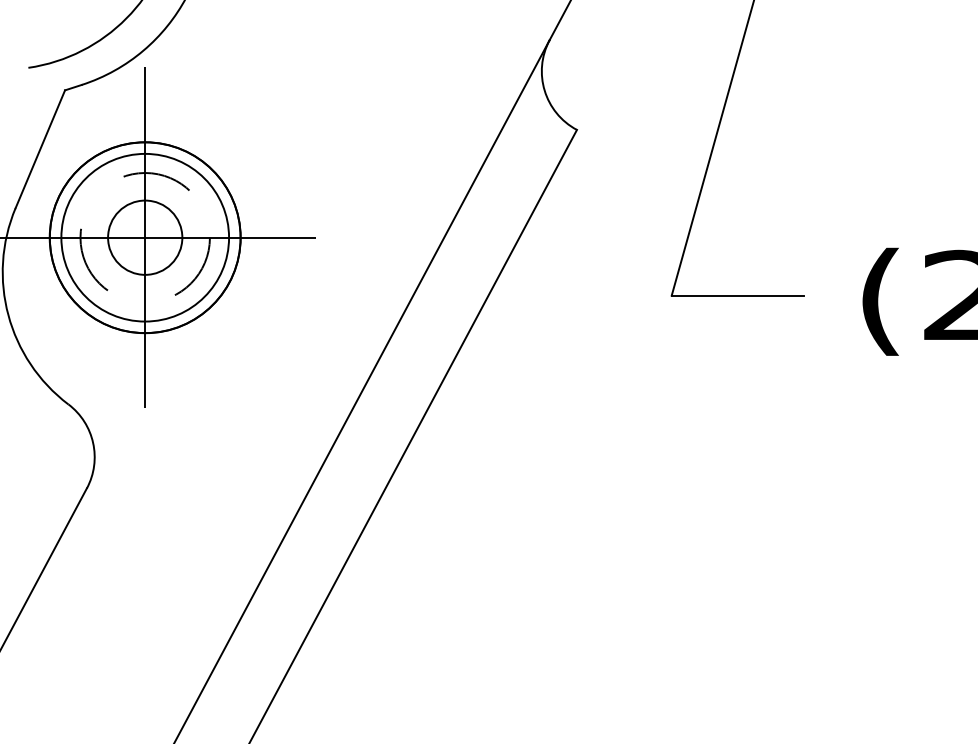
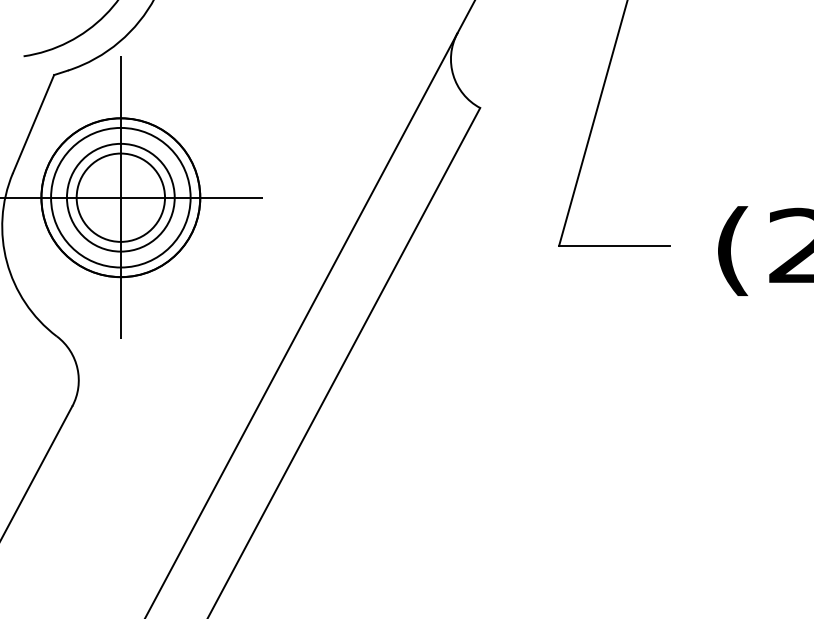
circle: (144, 237) -> (120, 197), dashed -> solid
circle: (144, 237) -> (120, 197), size x1.43

